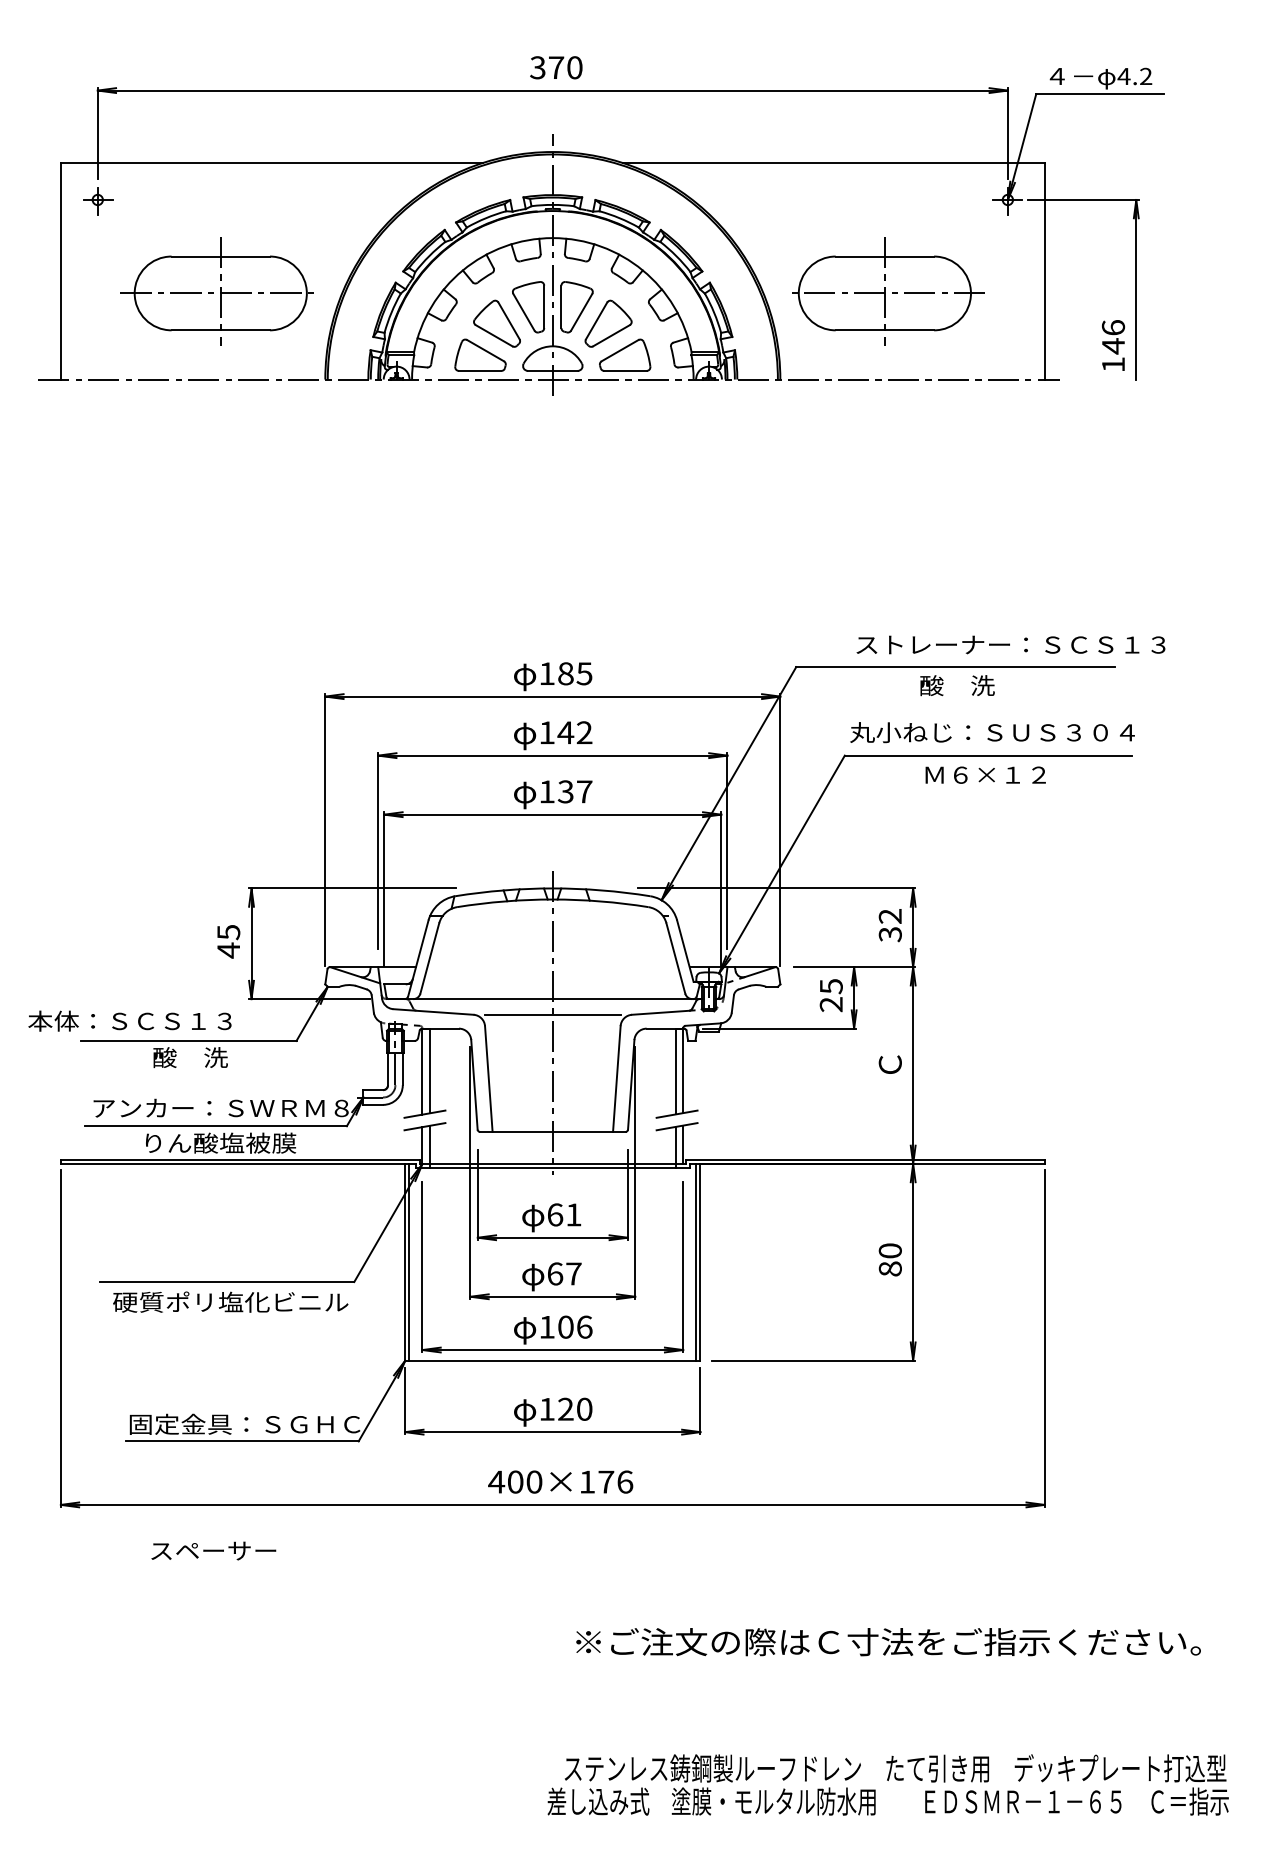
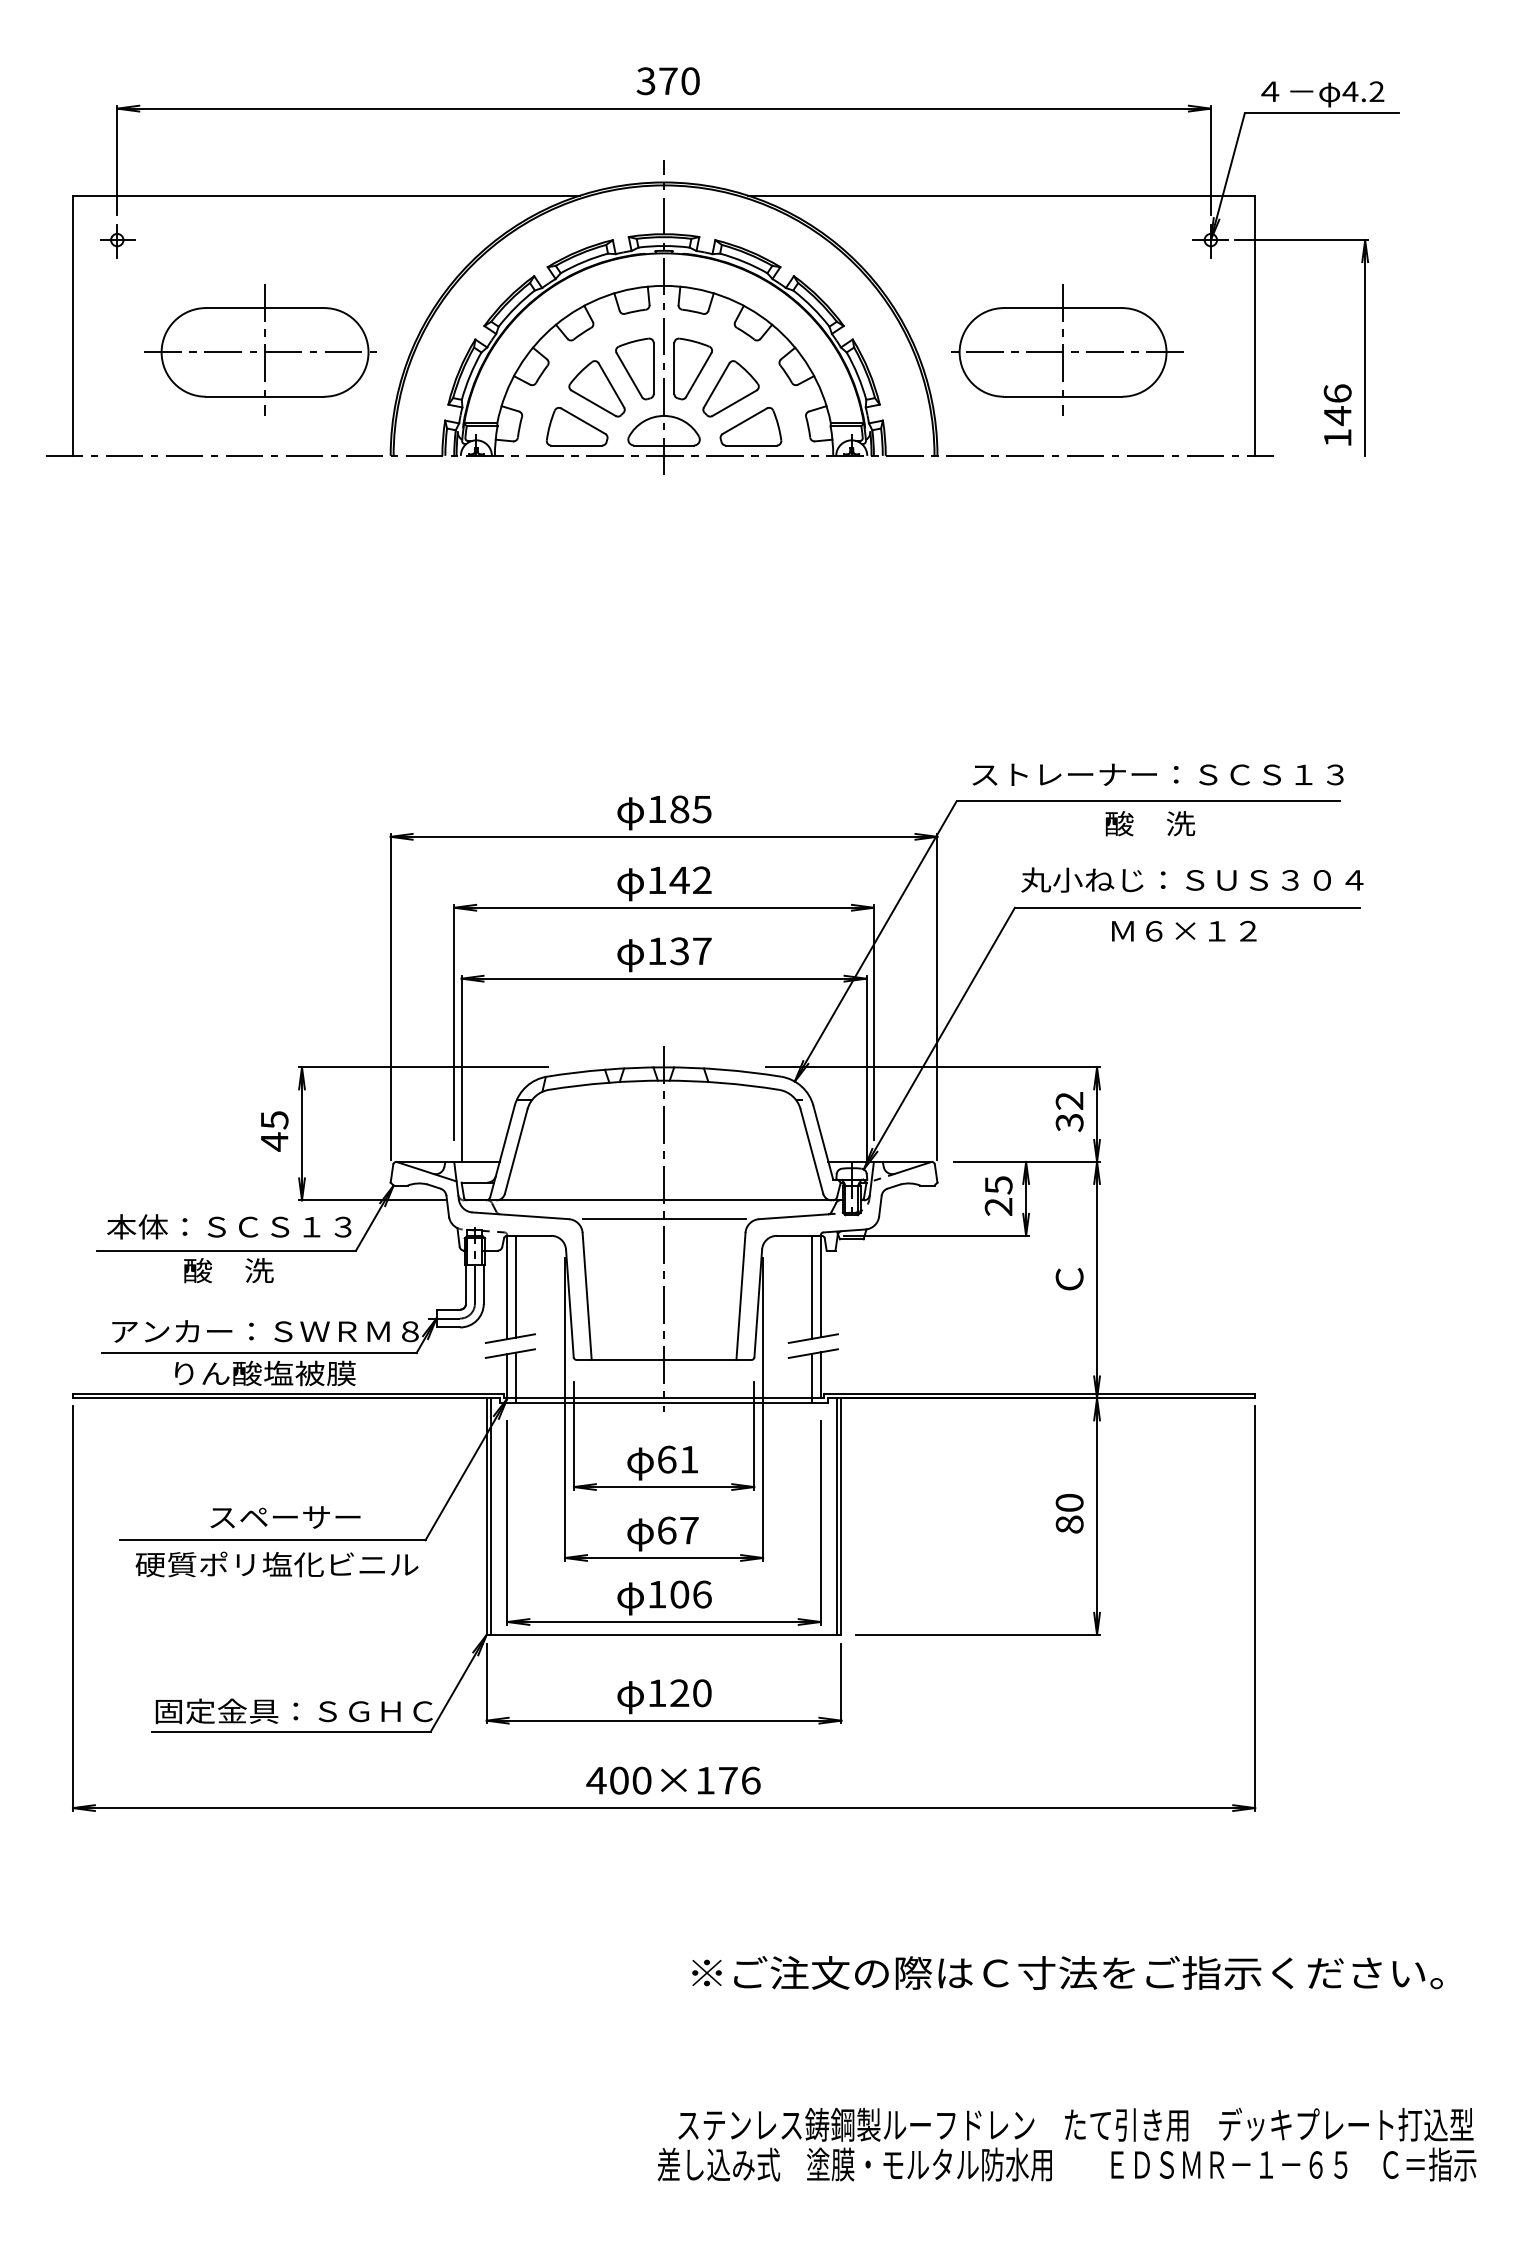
text: (1010, 644) -> (1157, 774), moved
text: (129, 1020) -> (228, 1226), moved
text: (213, 1550) -> (285, 1516), moved

